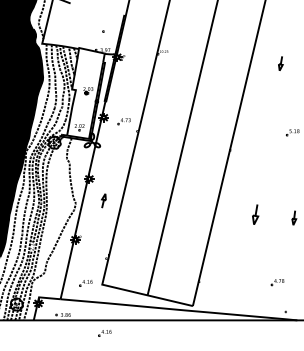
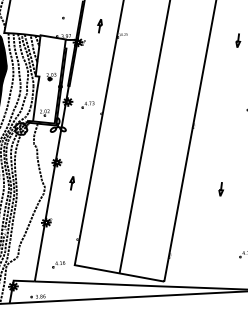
part: (140, 41) -> (100, 25), added
part: (255, 214) -> (220, 189), size x0.71
part: (104, 333) -> (79, 312), removed

